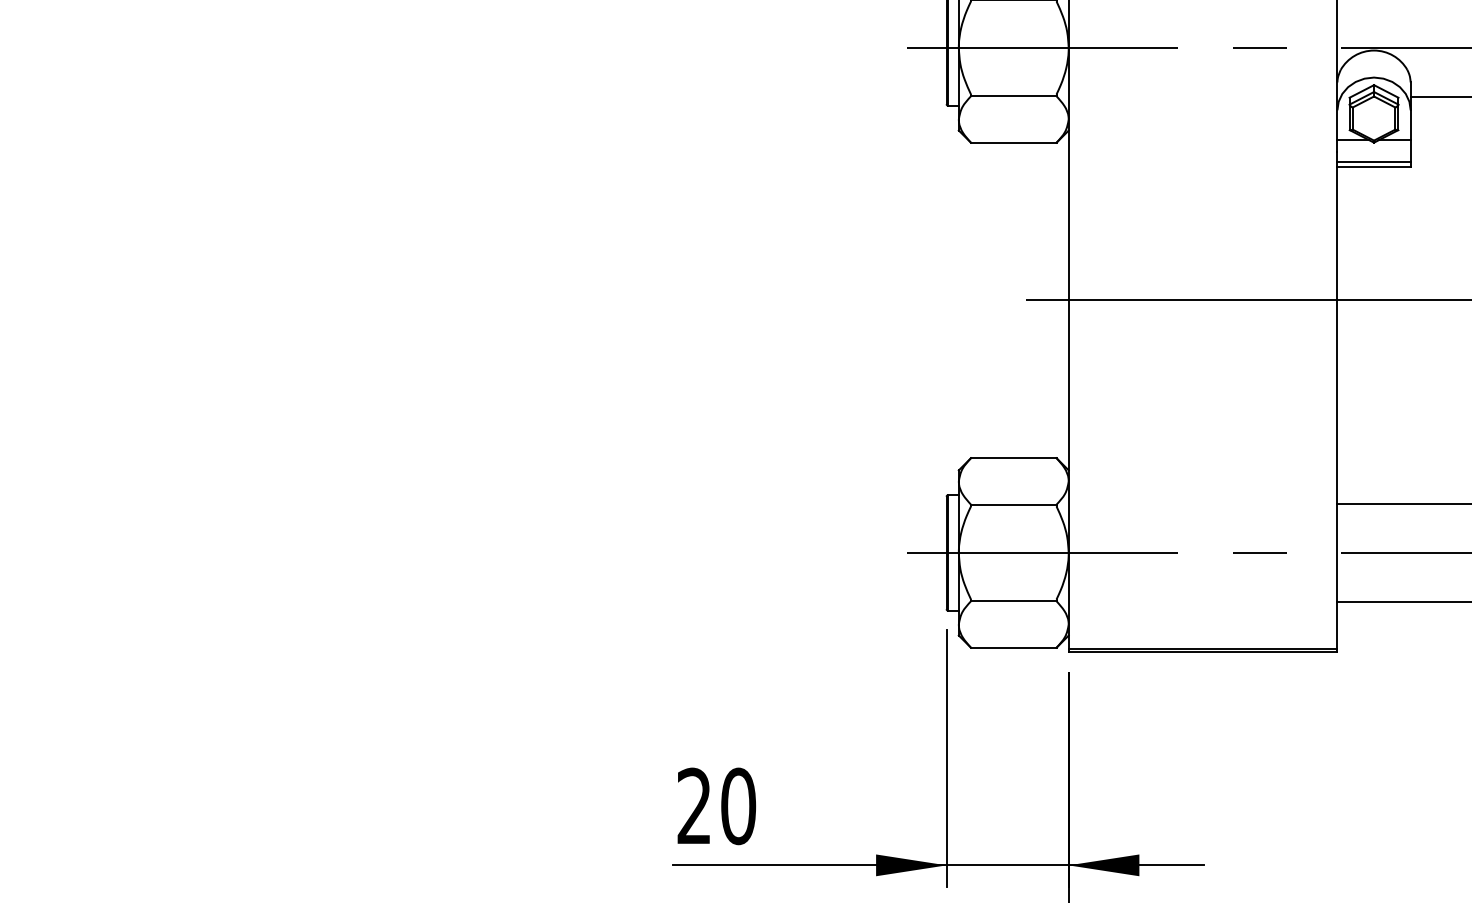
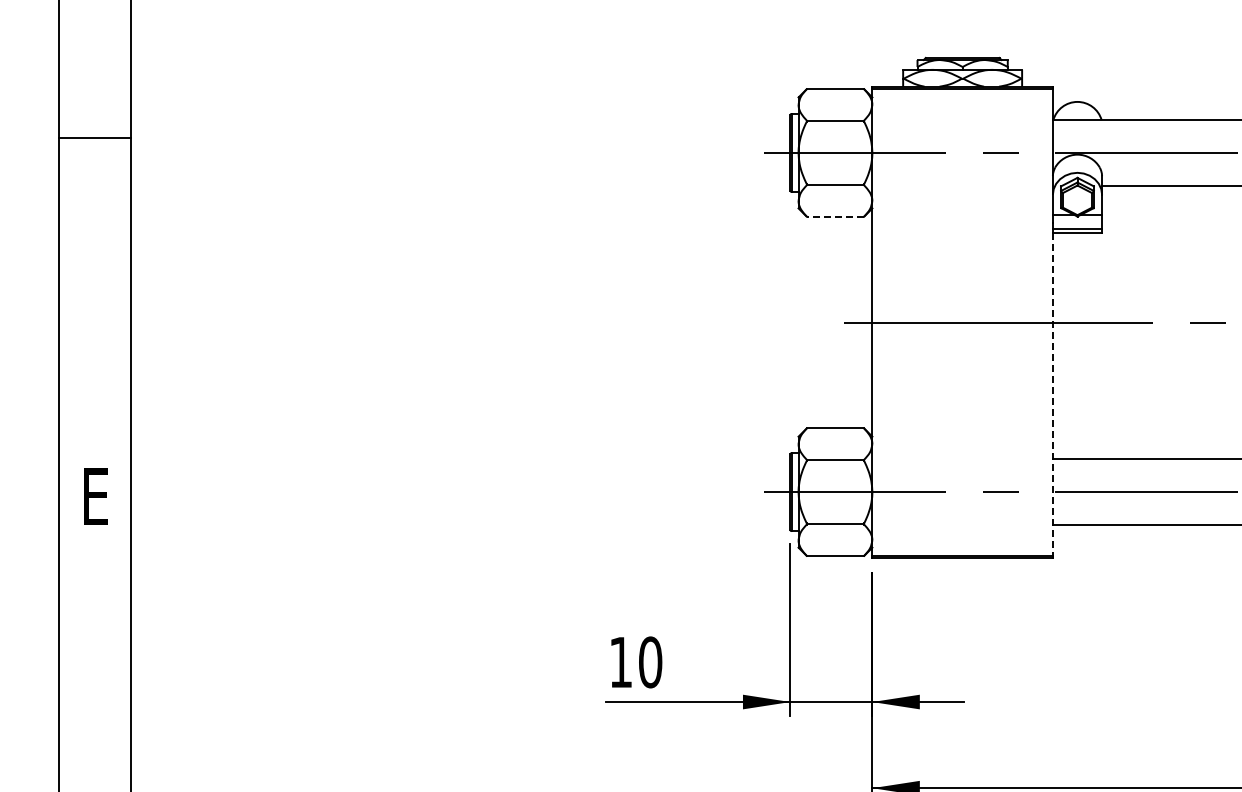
line: (1013, 144) -> (835, 217), solid -> dashed
line: (1336, 407) -> (1052, 394), solid -> dashed
text: (693, 805) -> (620, 661), 20 -> 10

